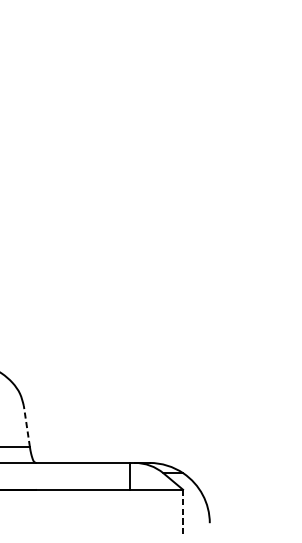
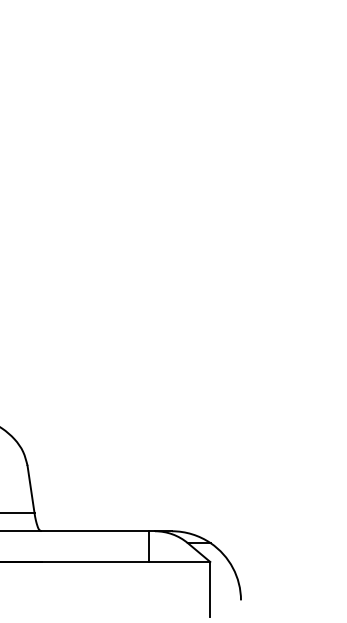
line: (27, 426) -> (31, 489), dashed -> solid
line: (183, 513) -> (210, 589), dashed -> solid

